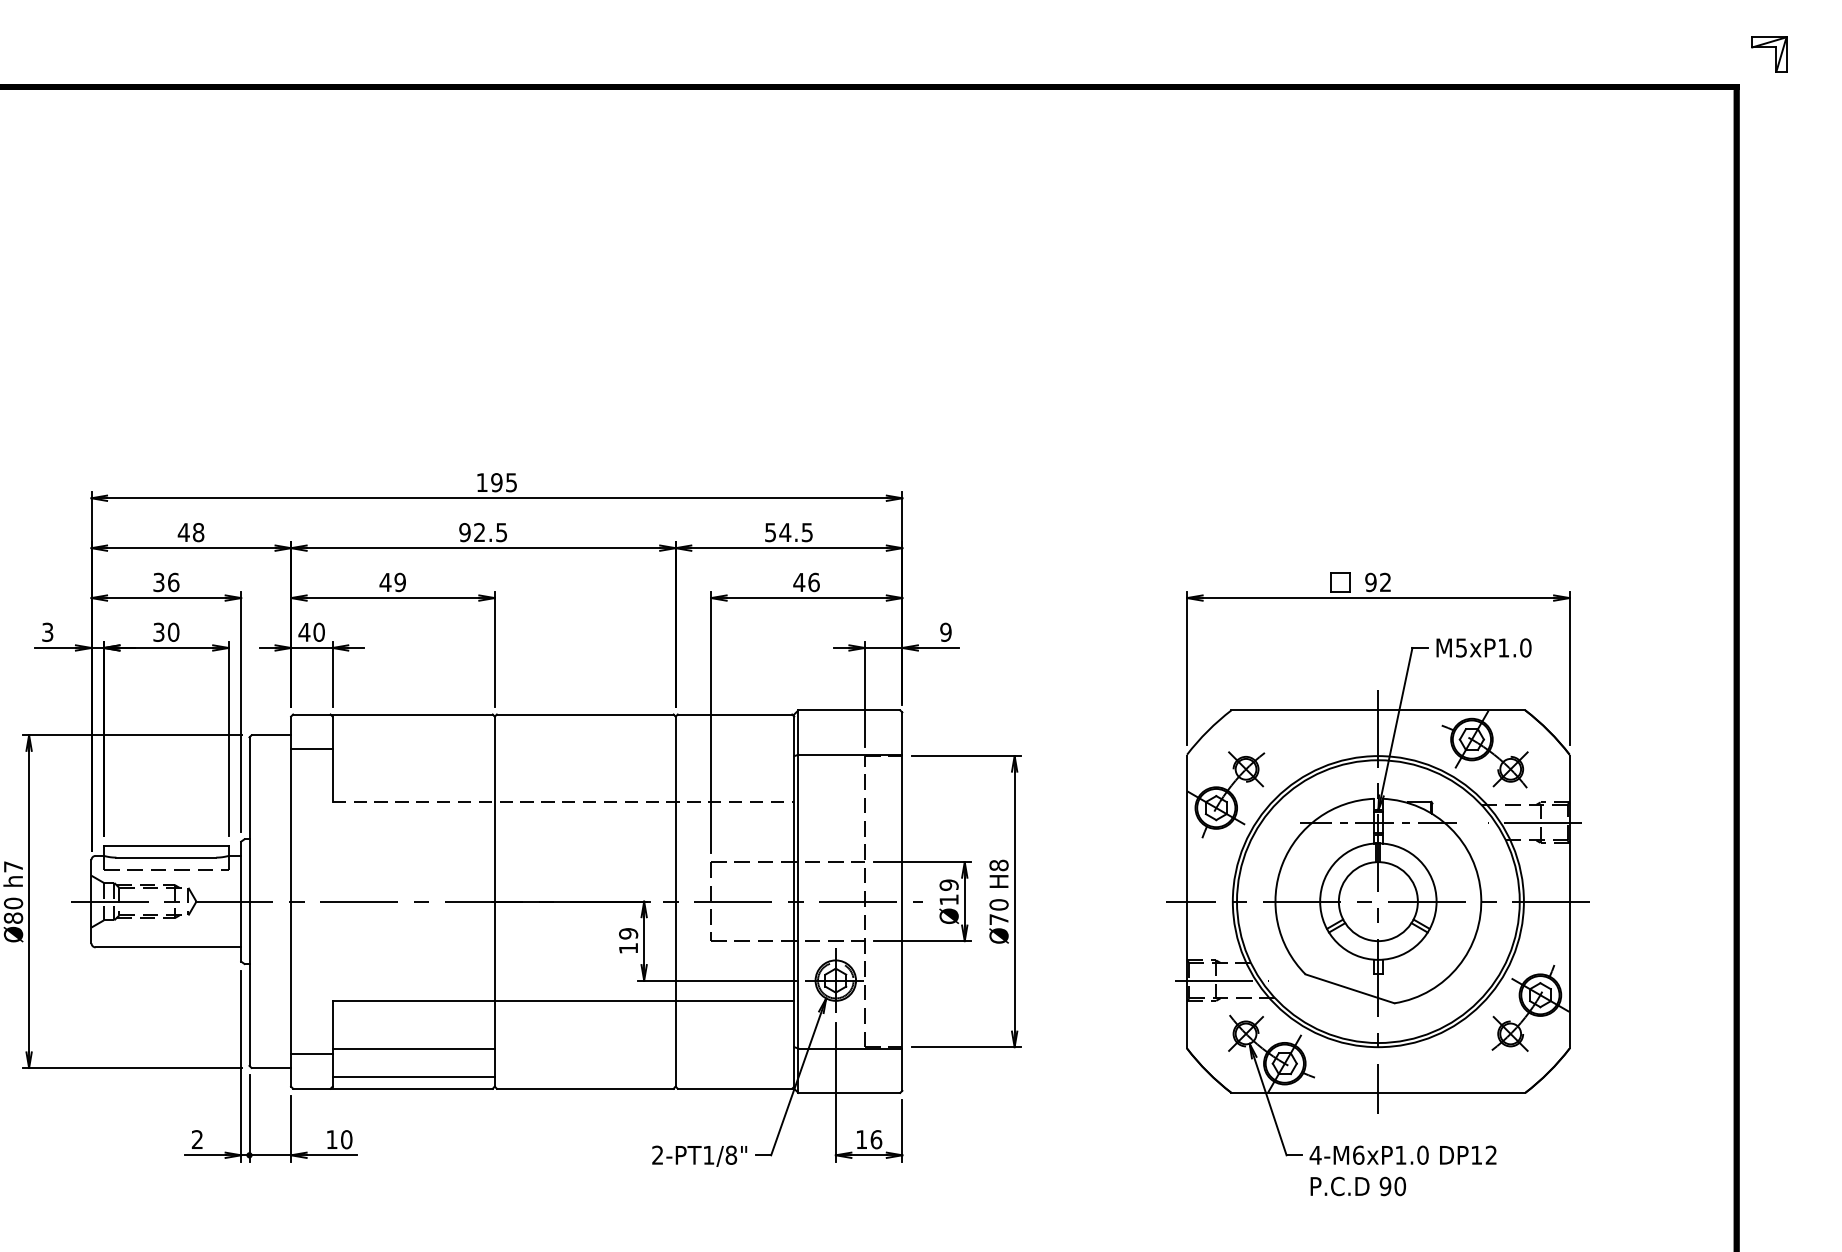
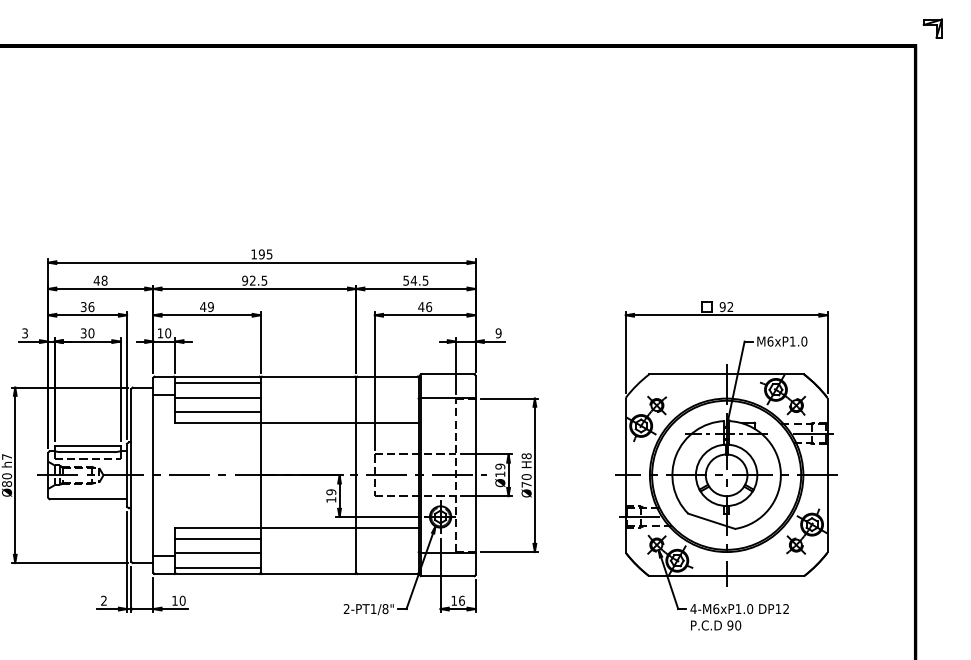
text: (304, 632) -> (160, 333), 40 -> 10
text: (1461, 647) -> (770, 341), M5xP1.0 -> M6xP1.0
line: (412, 727) -> (217, 383), added
line: (412, 754) -> (217, 397), added
line: (412, 782) -> (217, 412), added
line: (562, 801) -> (296, 422), dashed -> solid
line: (412, 1021) -> (217, 538), added

